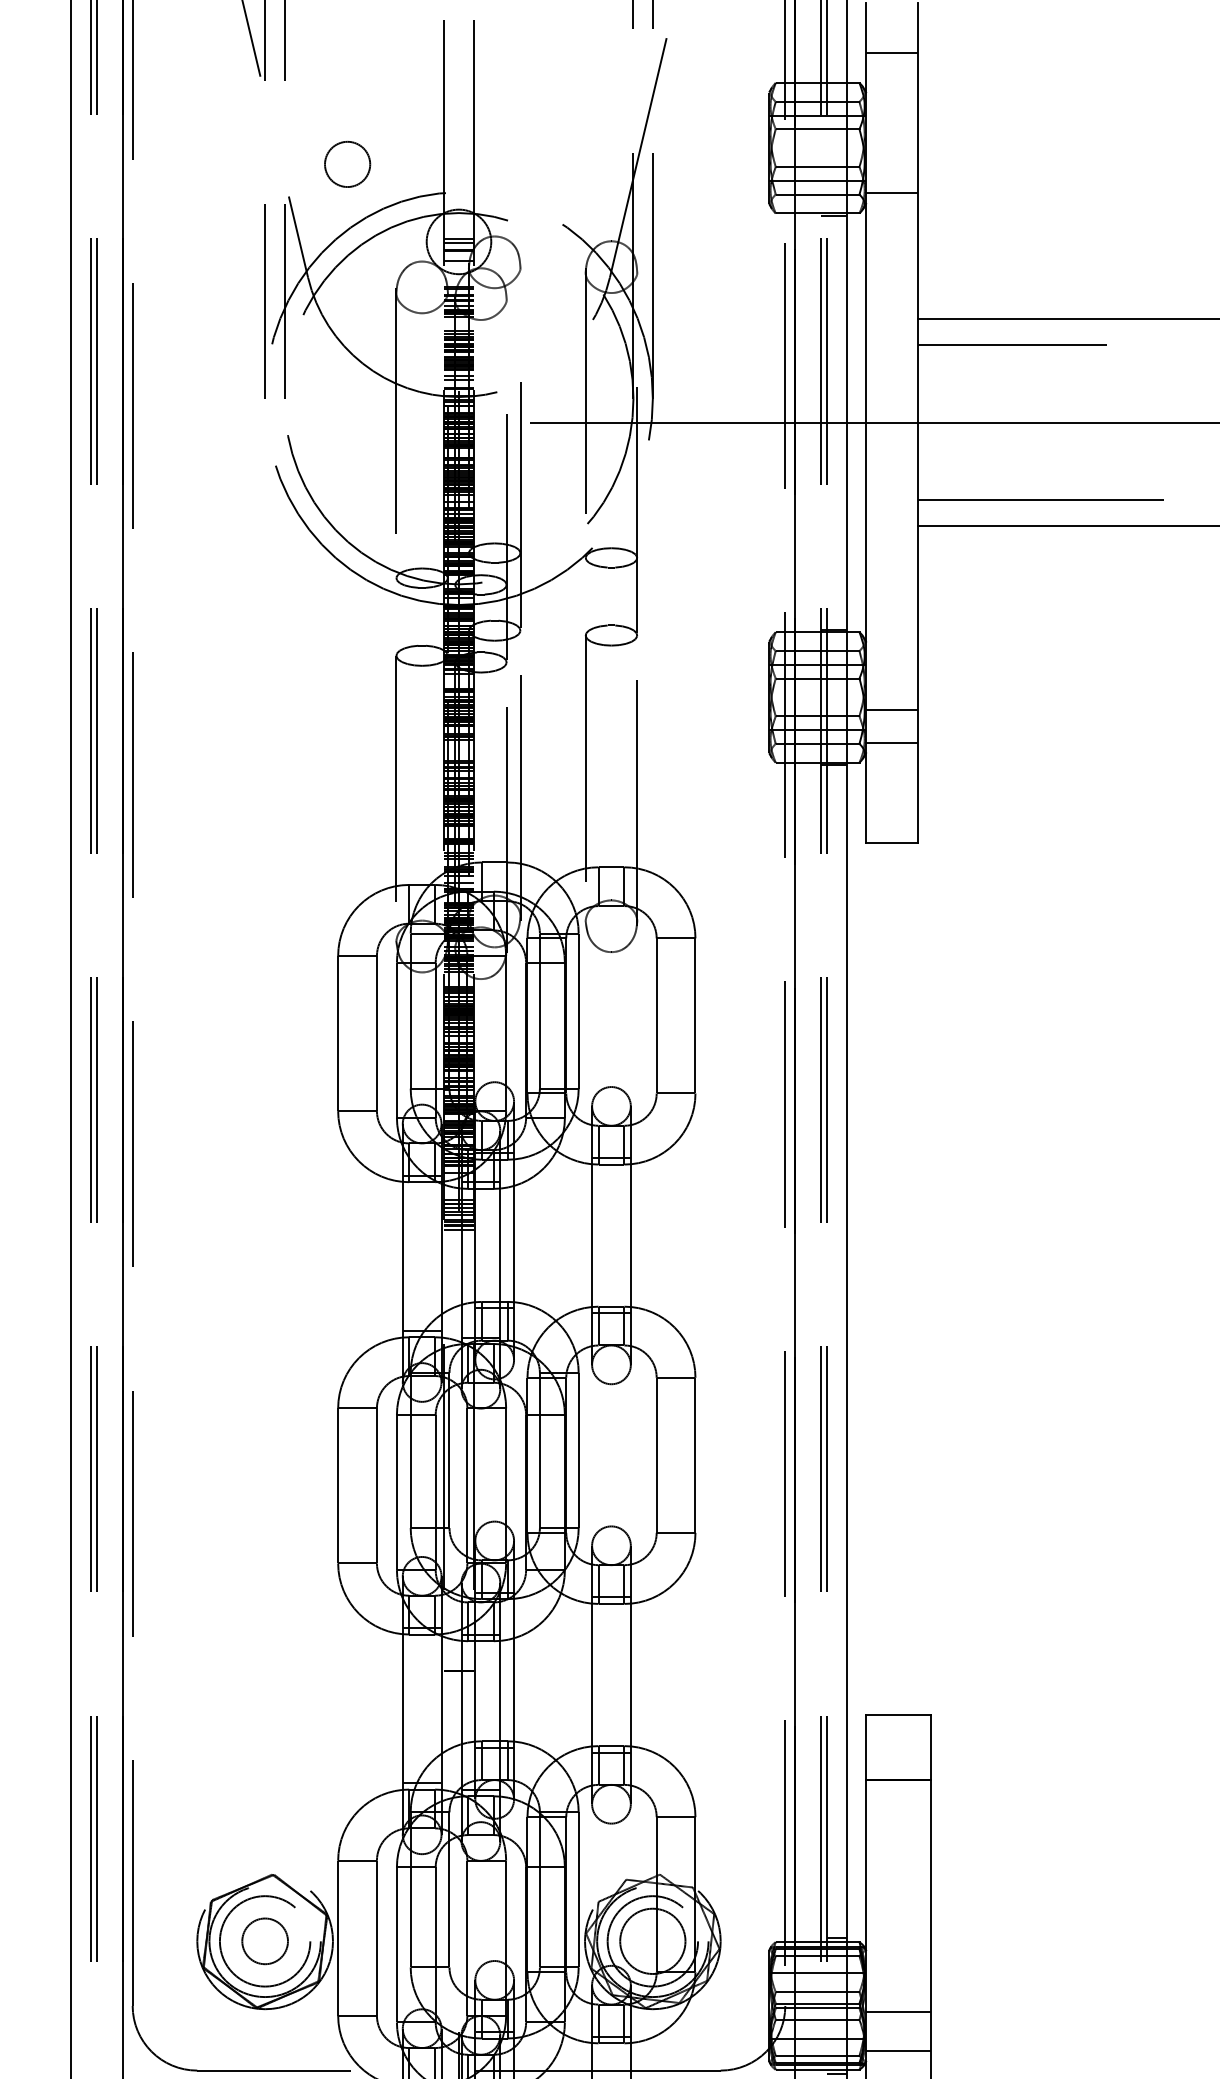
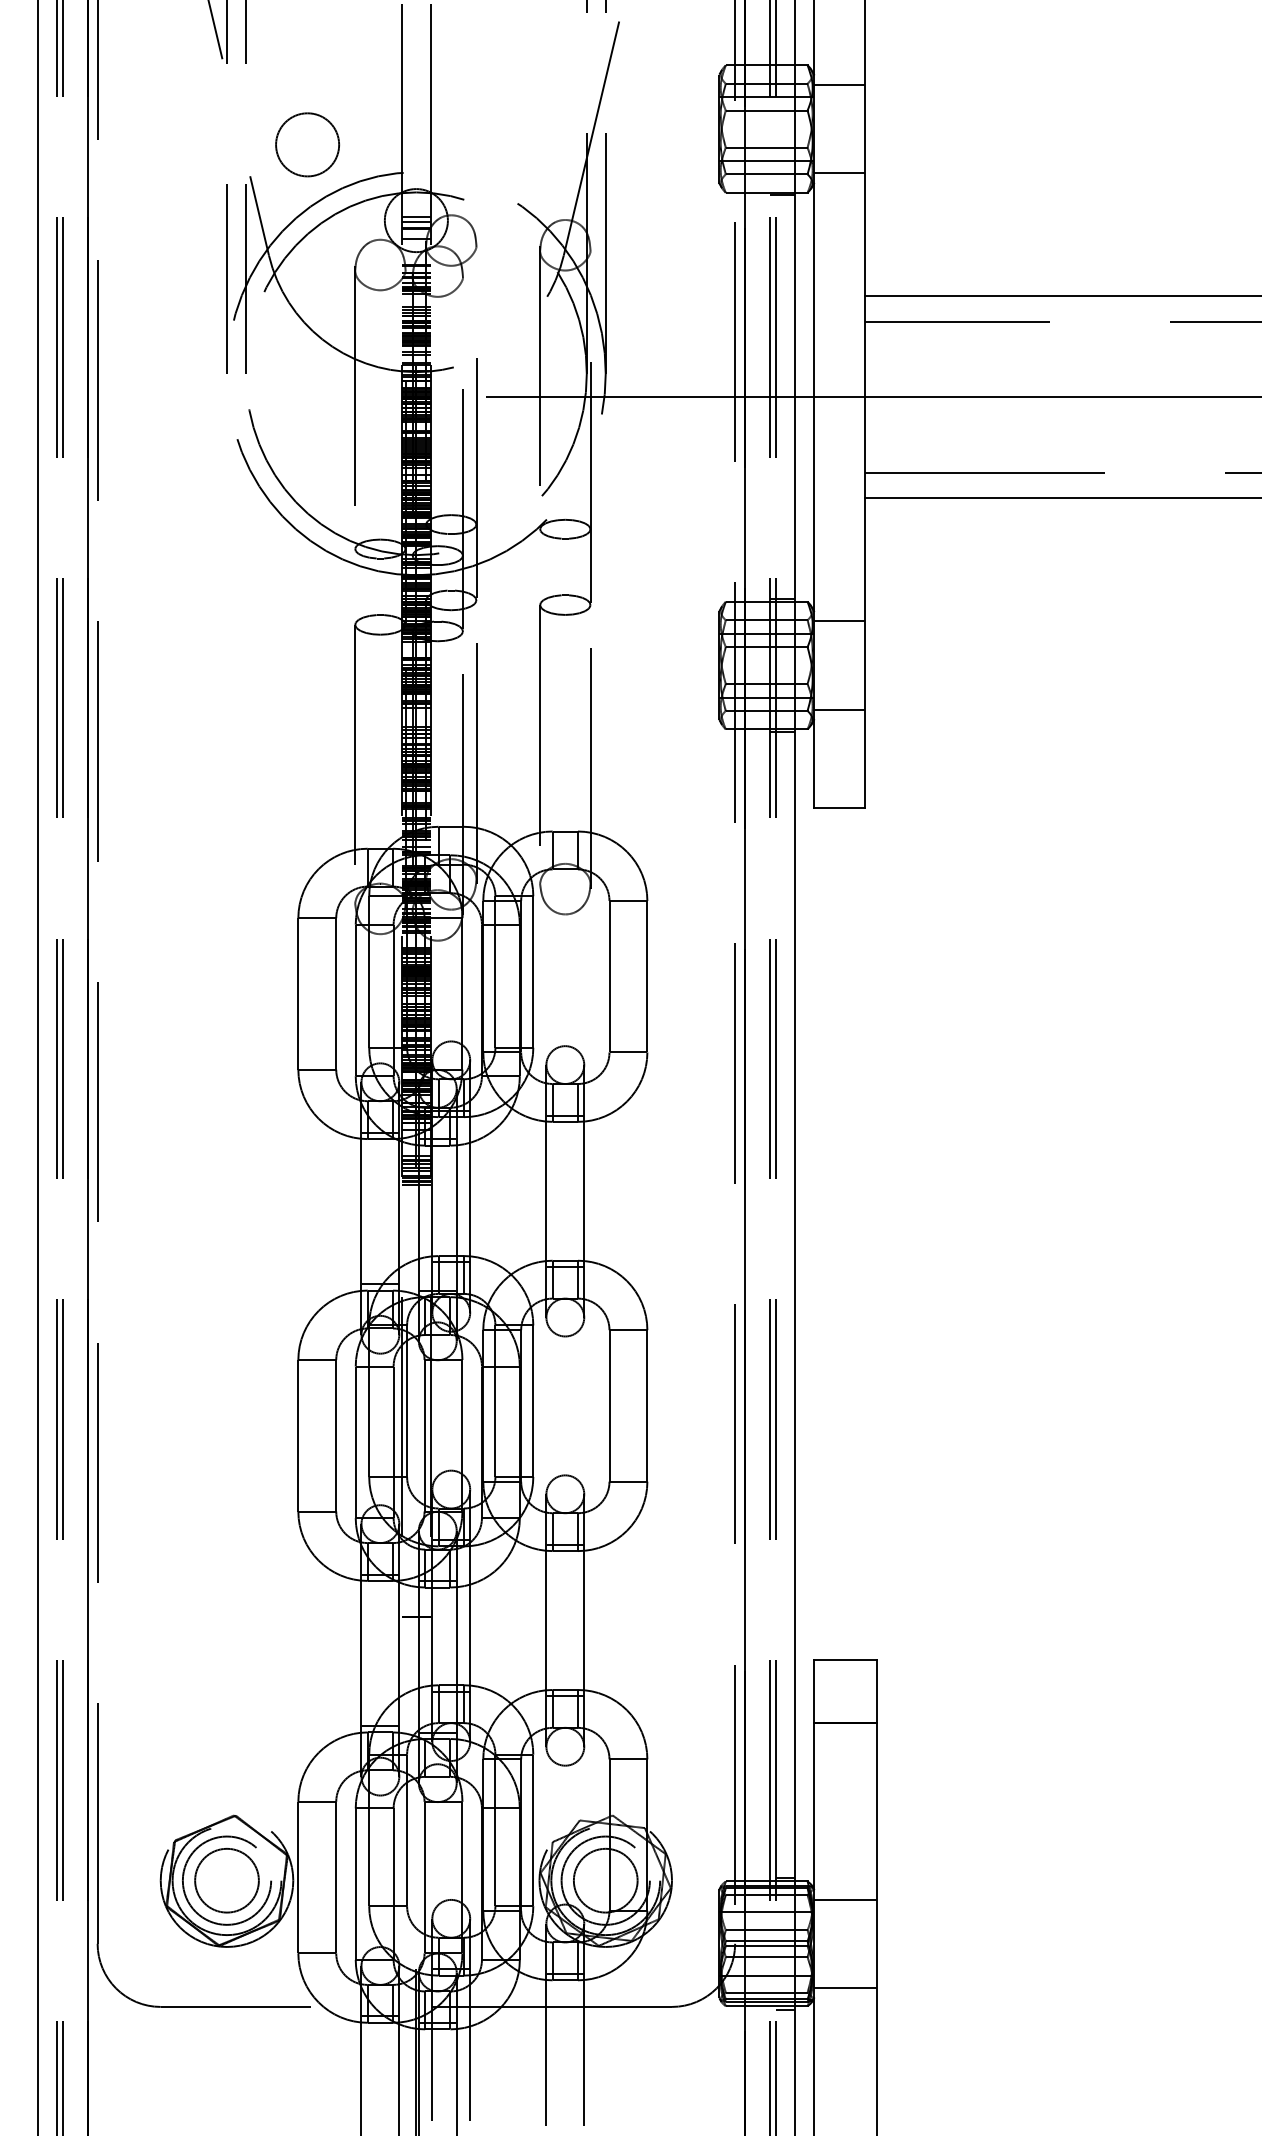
line: (892, 52) -> (839, 84), moved
circle: (347, 164) -> (307, 144), size x1.43
line: (892, 709) -> (839, 621), moved
circle: (264, 1941) -> (226, 1880), size x1.43
line: (898, 2011) -> (845, 1899), moved

